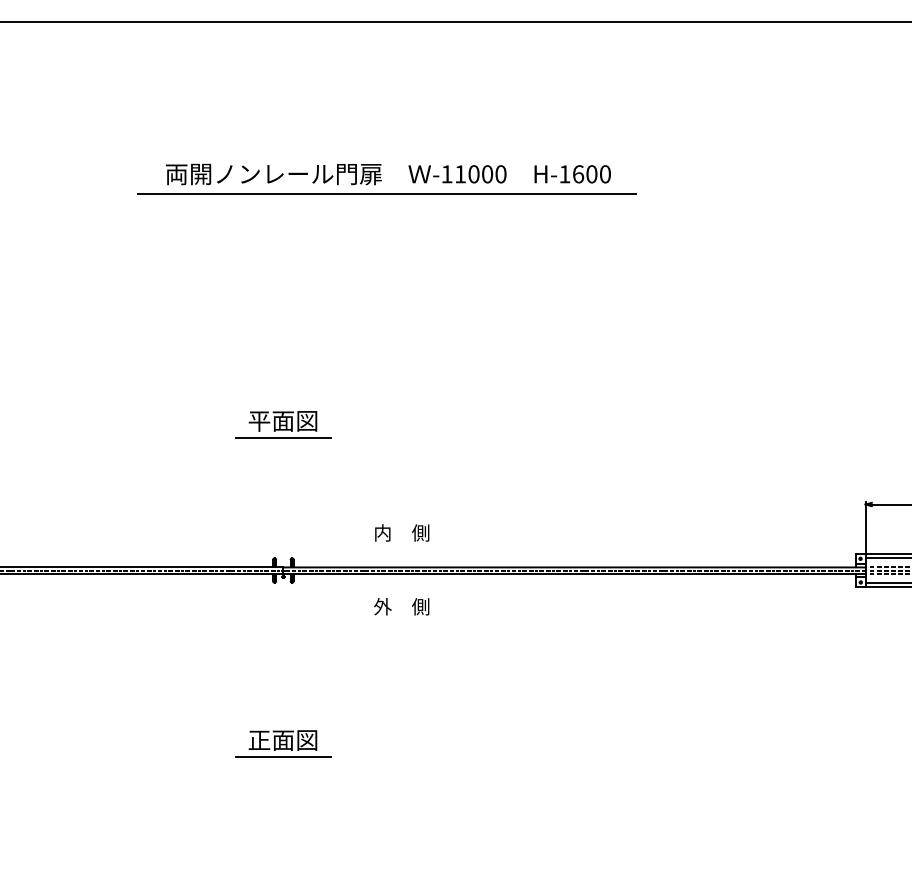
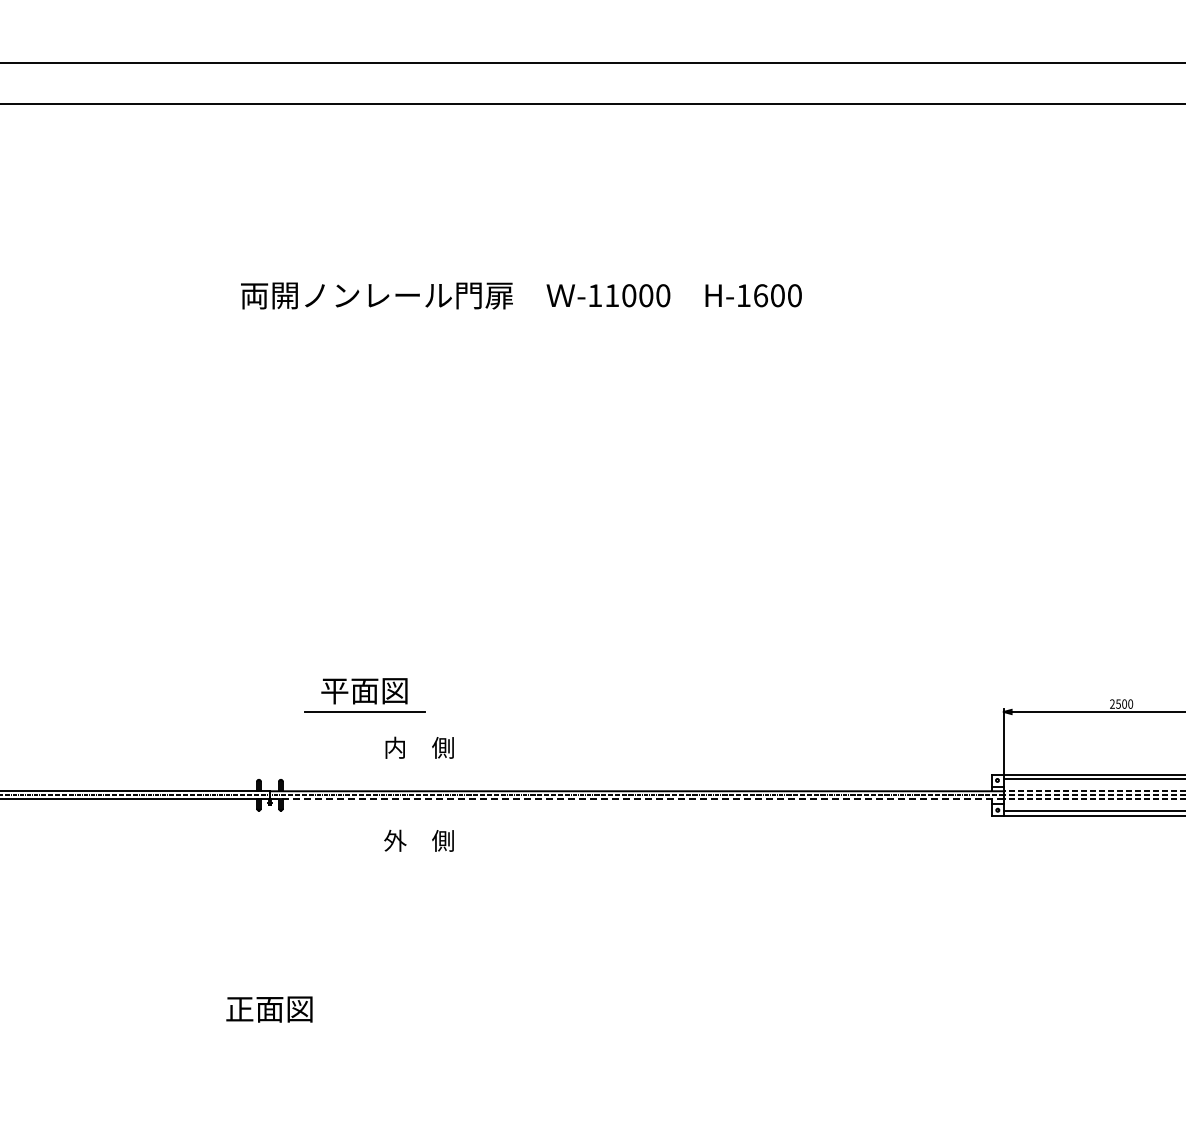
text: (388, 174) -> (521, 295), moved
line: (386, 193) -> (400, 319), removed
part: (283, 424) -> (364, 695), moved
line: (574, 573) -> (636, 799), solid -> dashed
line: (283, 757) -> (269, 1030), removed

